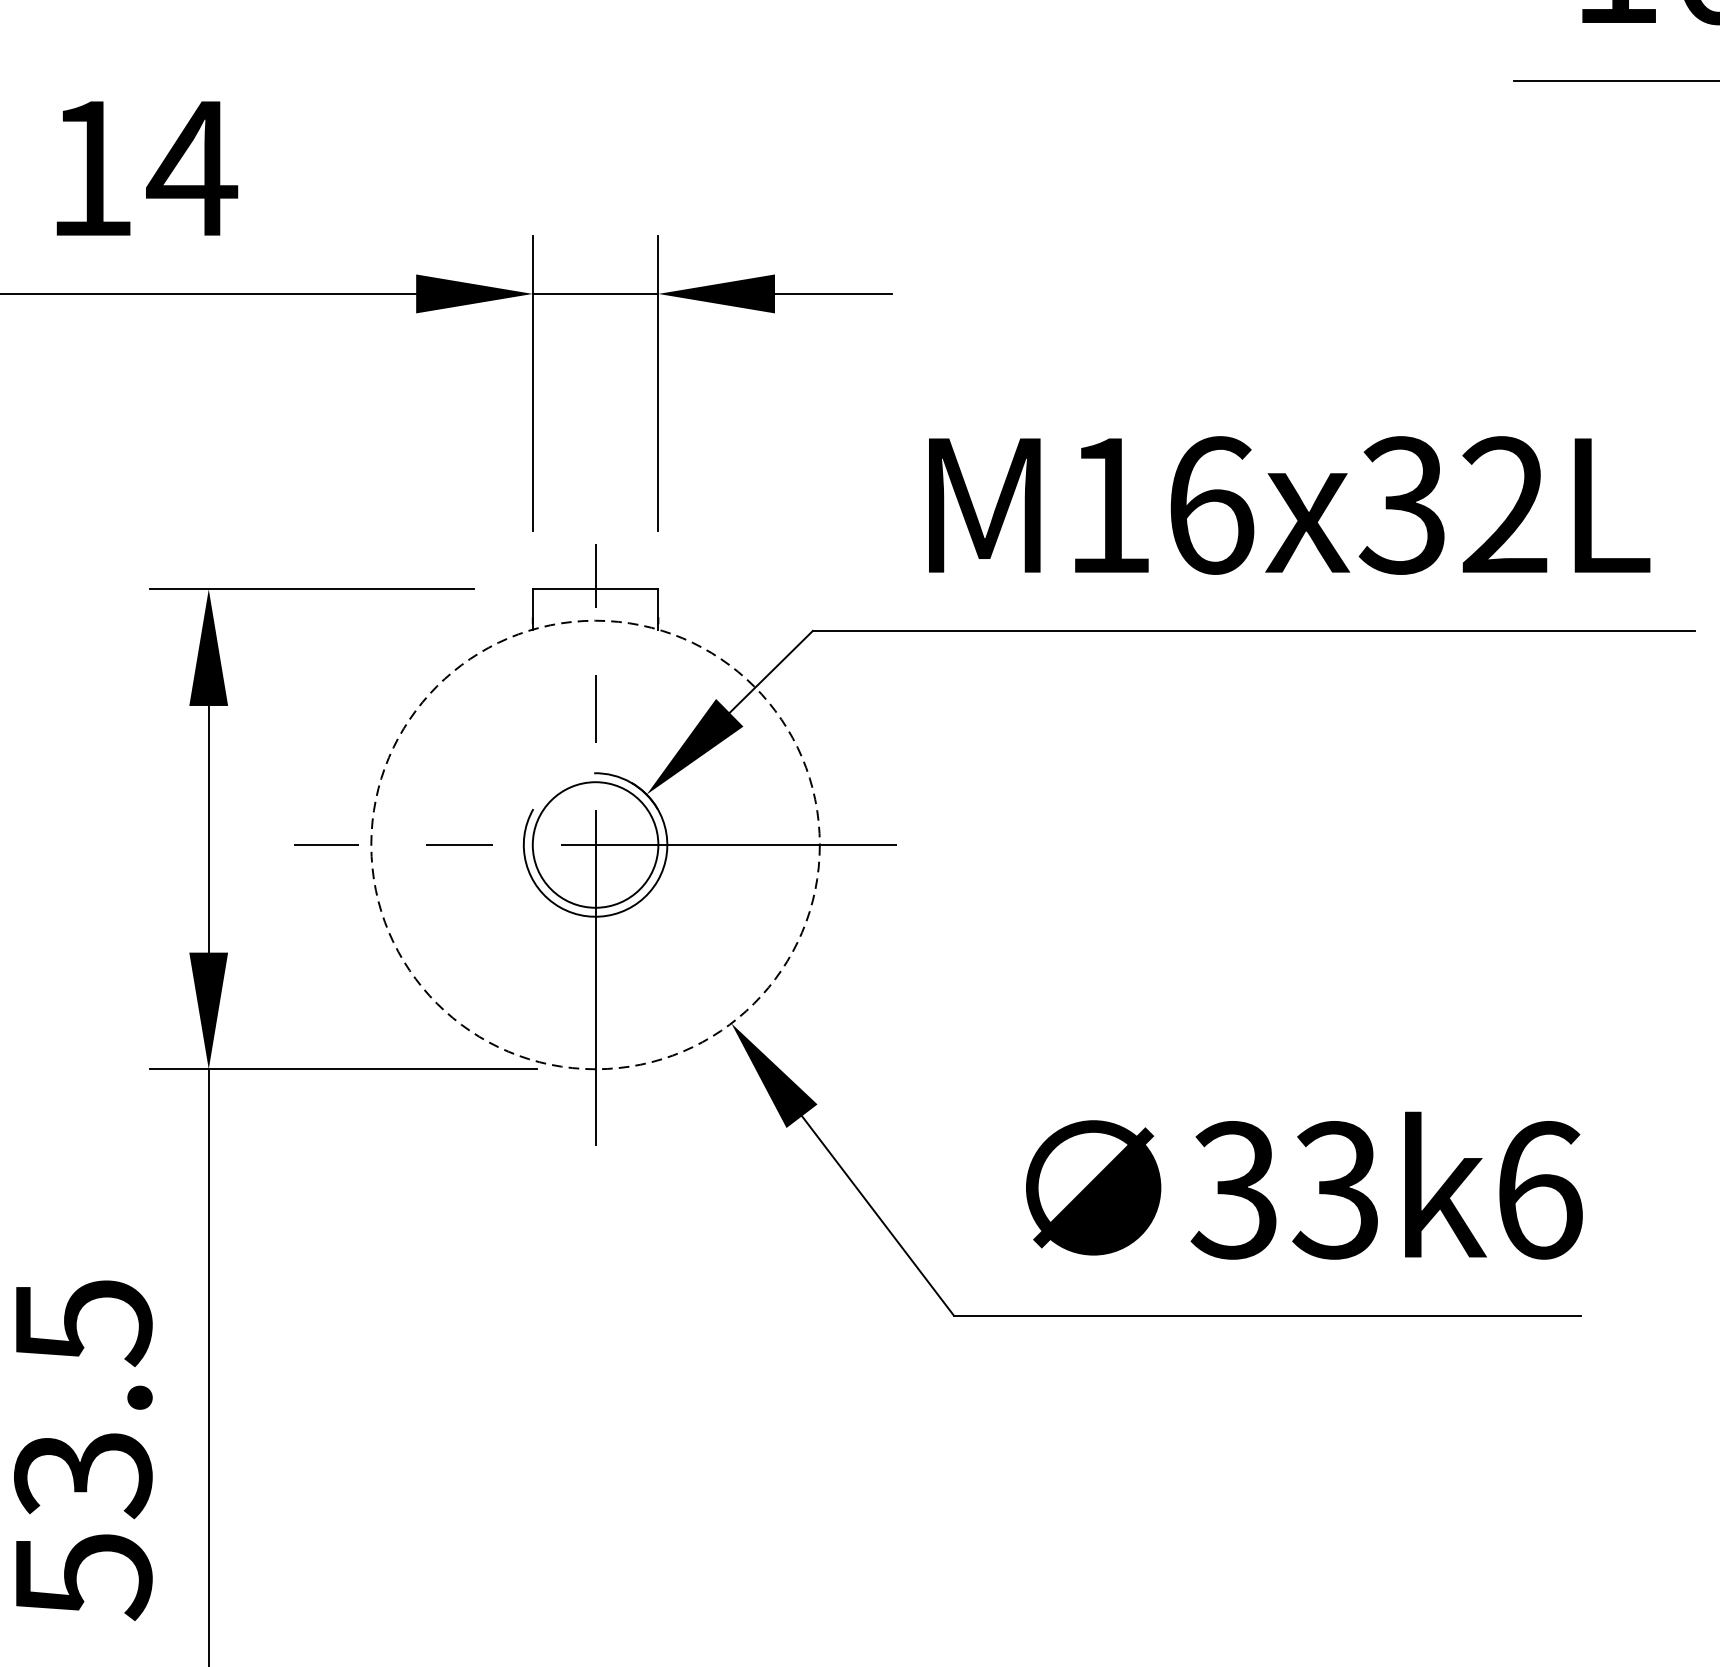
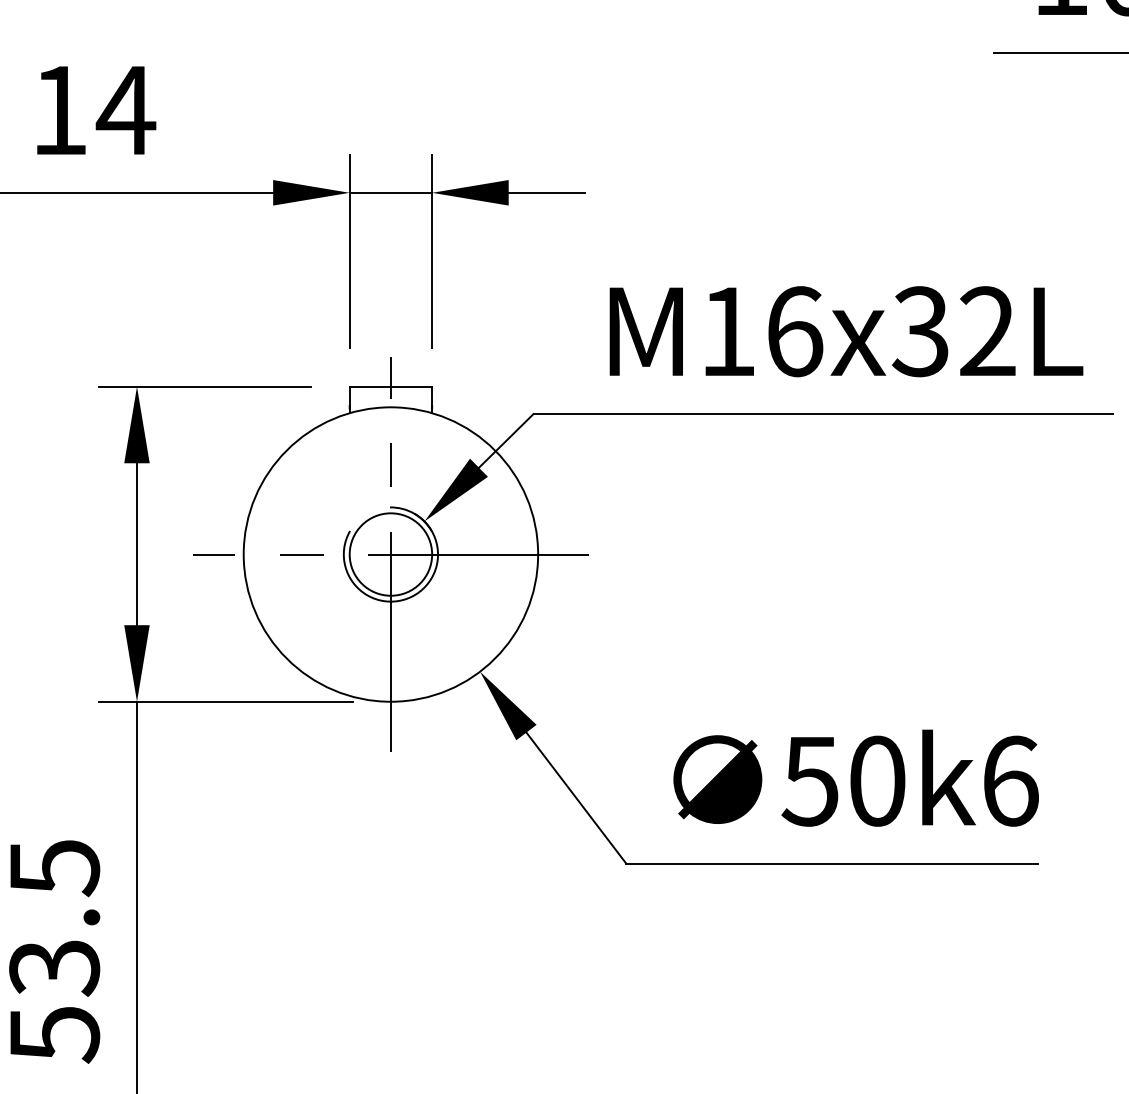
circle: (594, 844) -> (390, 554), dashed -> solid
text: (1285, 1189) -> (843, 780), 33k6 -> 50k6

